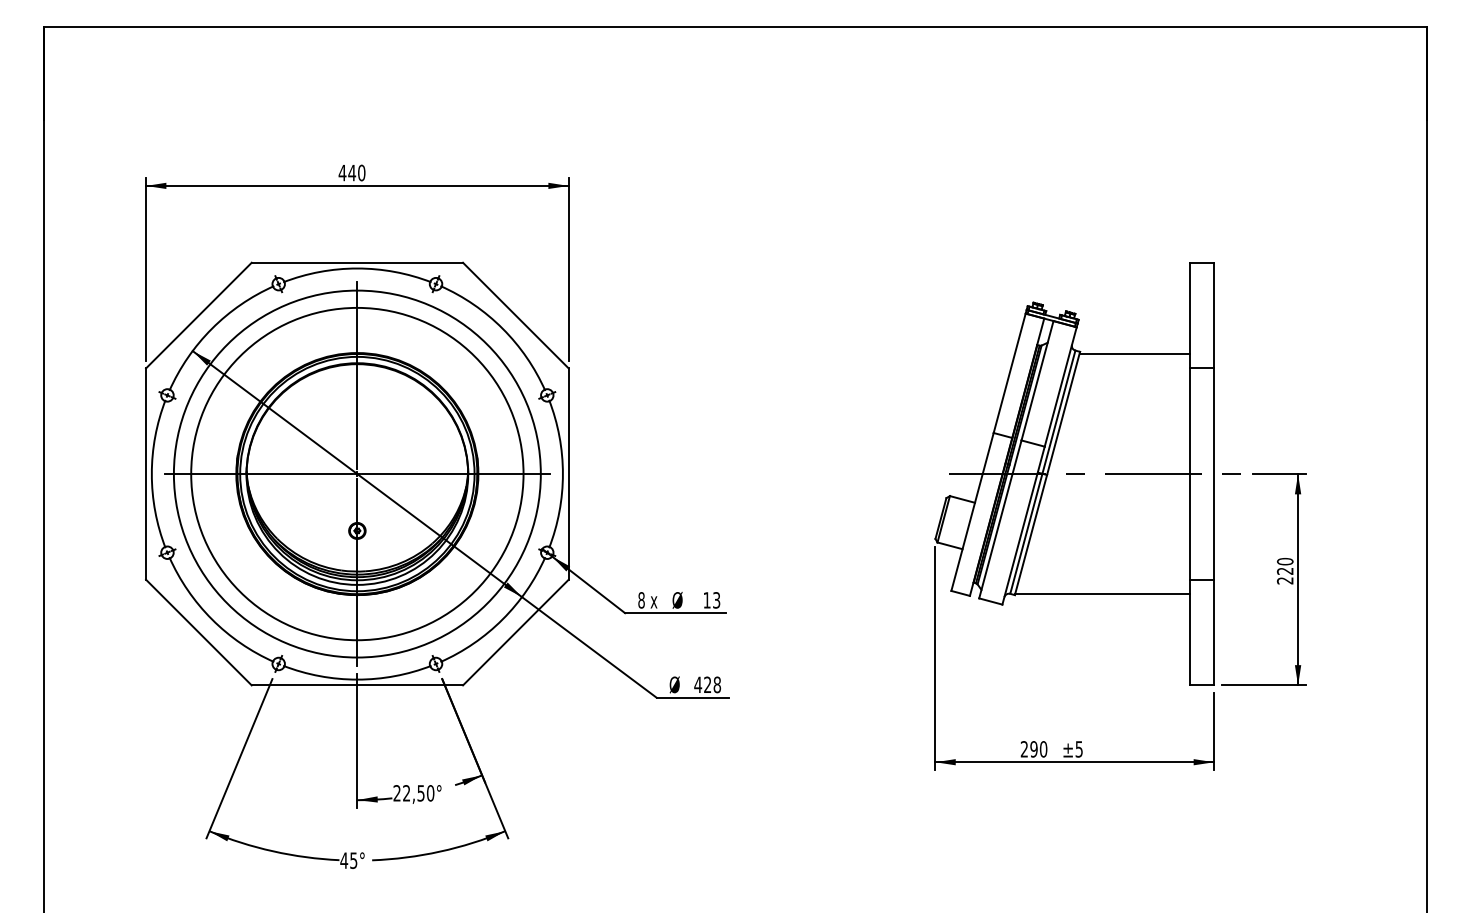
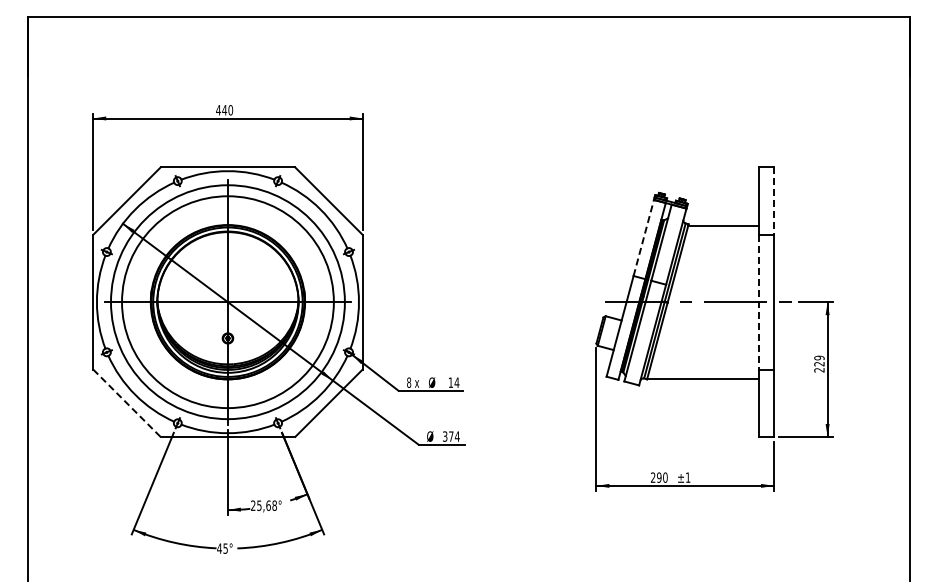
line: (1214, 316) -> (774, 201), solid -> dashed
line: (1009, 372) -> (643, 237), solid -> dashed
line: (1189, 474) -> (758, 302), solid -> dashed
text: (1285, 562) -> (819, 358), 220 -> 229
text: (715, 600) -> (456, 382), 13 -> 14
line: (198, 632) -> (126, 403), solid -> dashed
text: (706, 684) -> (450, 436), 428 -> 374
text: (1078, 749) -> (687, 477), ±5 -> ±1
text: (417, 792) -> (266, 505), 22,50° -> 25,68°

